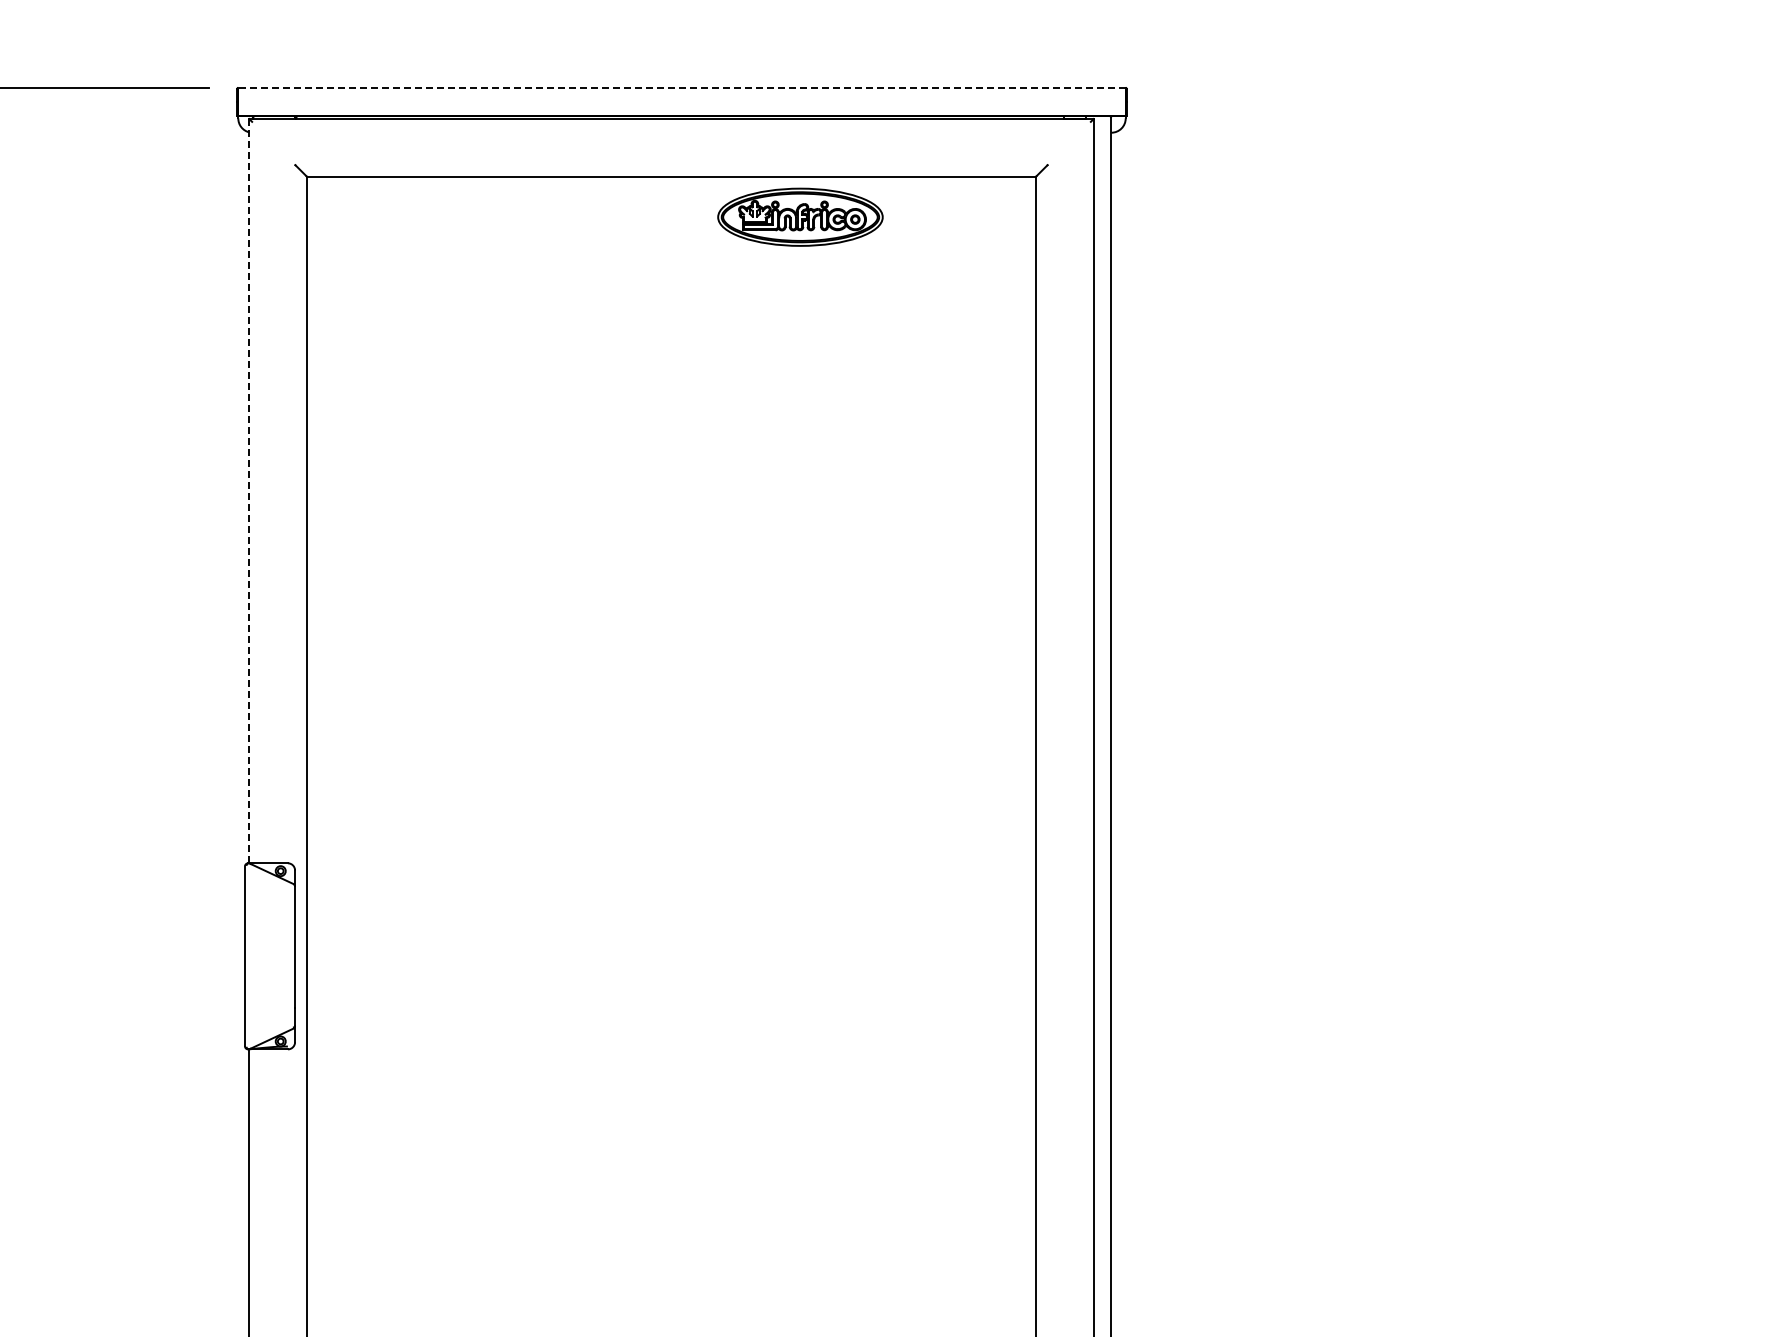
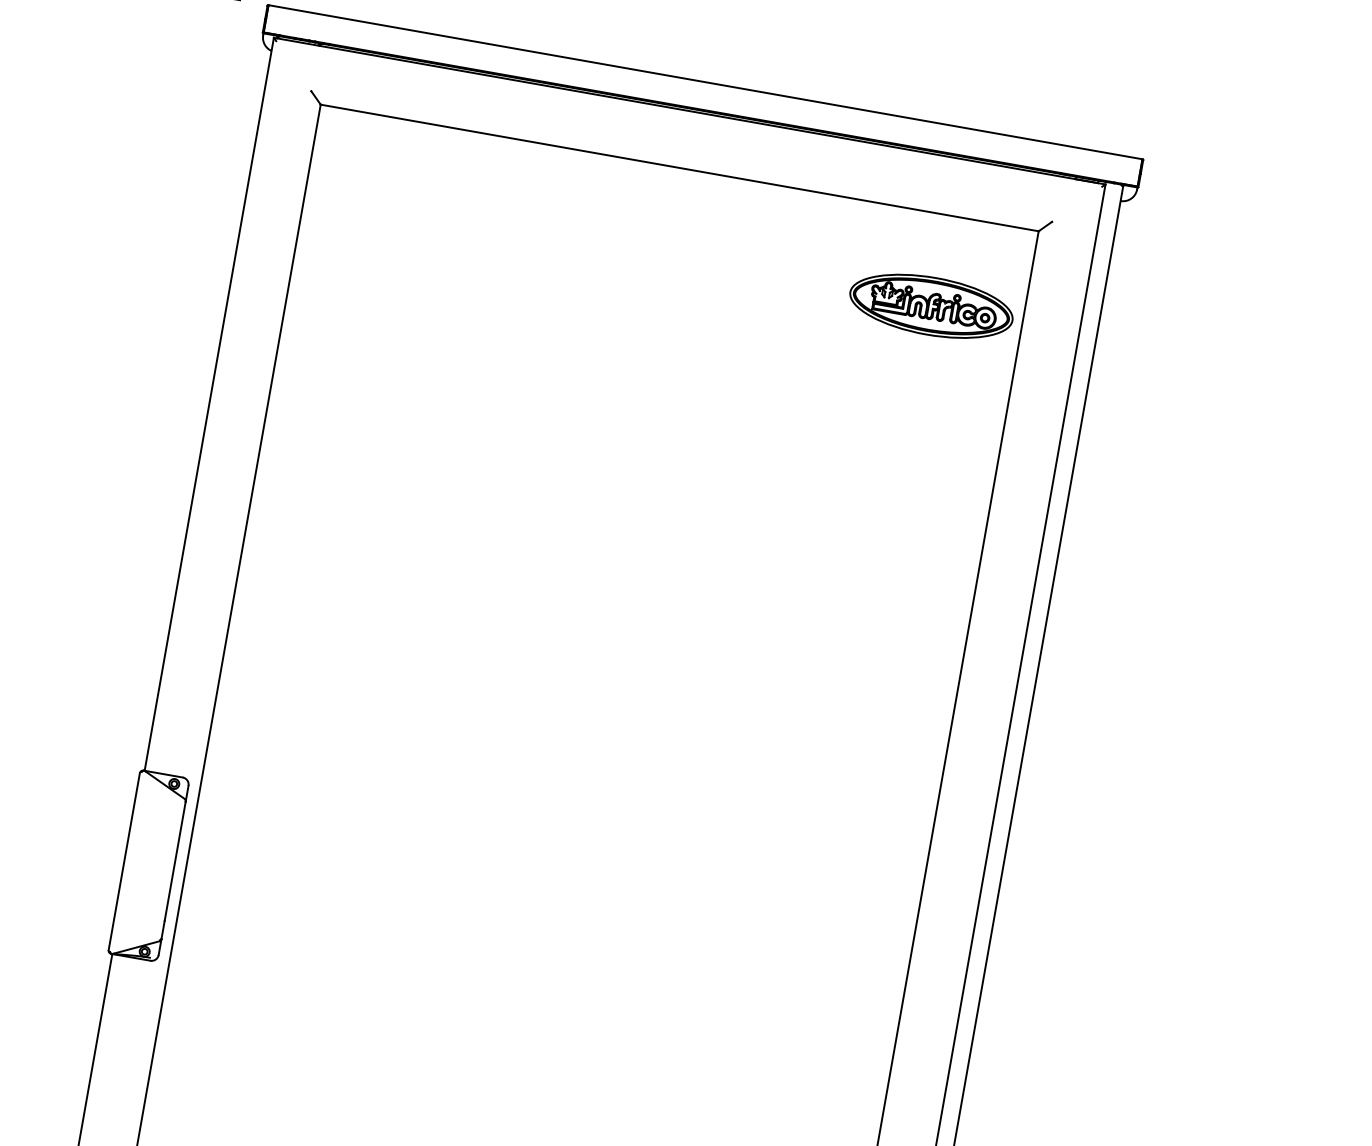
line: (682, 87) -> (706, 82), dashed -> solid
part: (800, 216) -> (931, 305), moved
line: (249, 490) -> (209, 403), dashed -> solid

